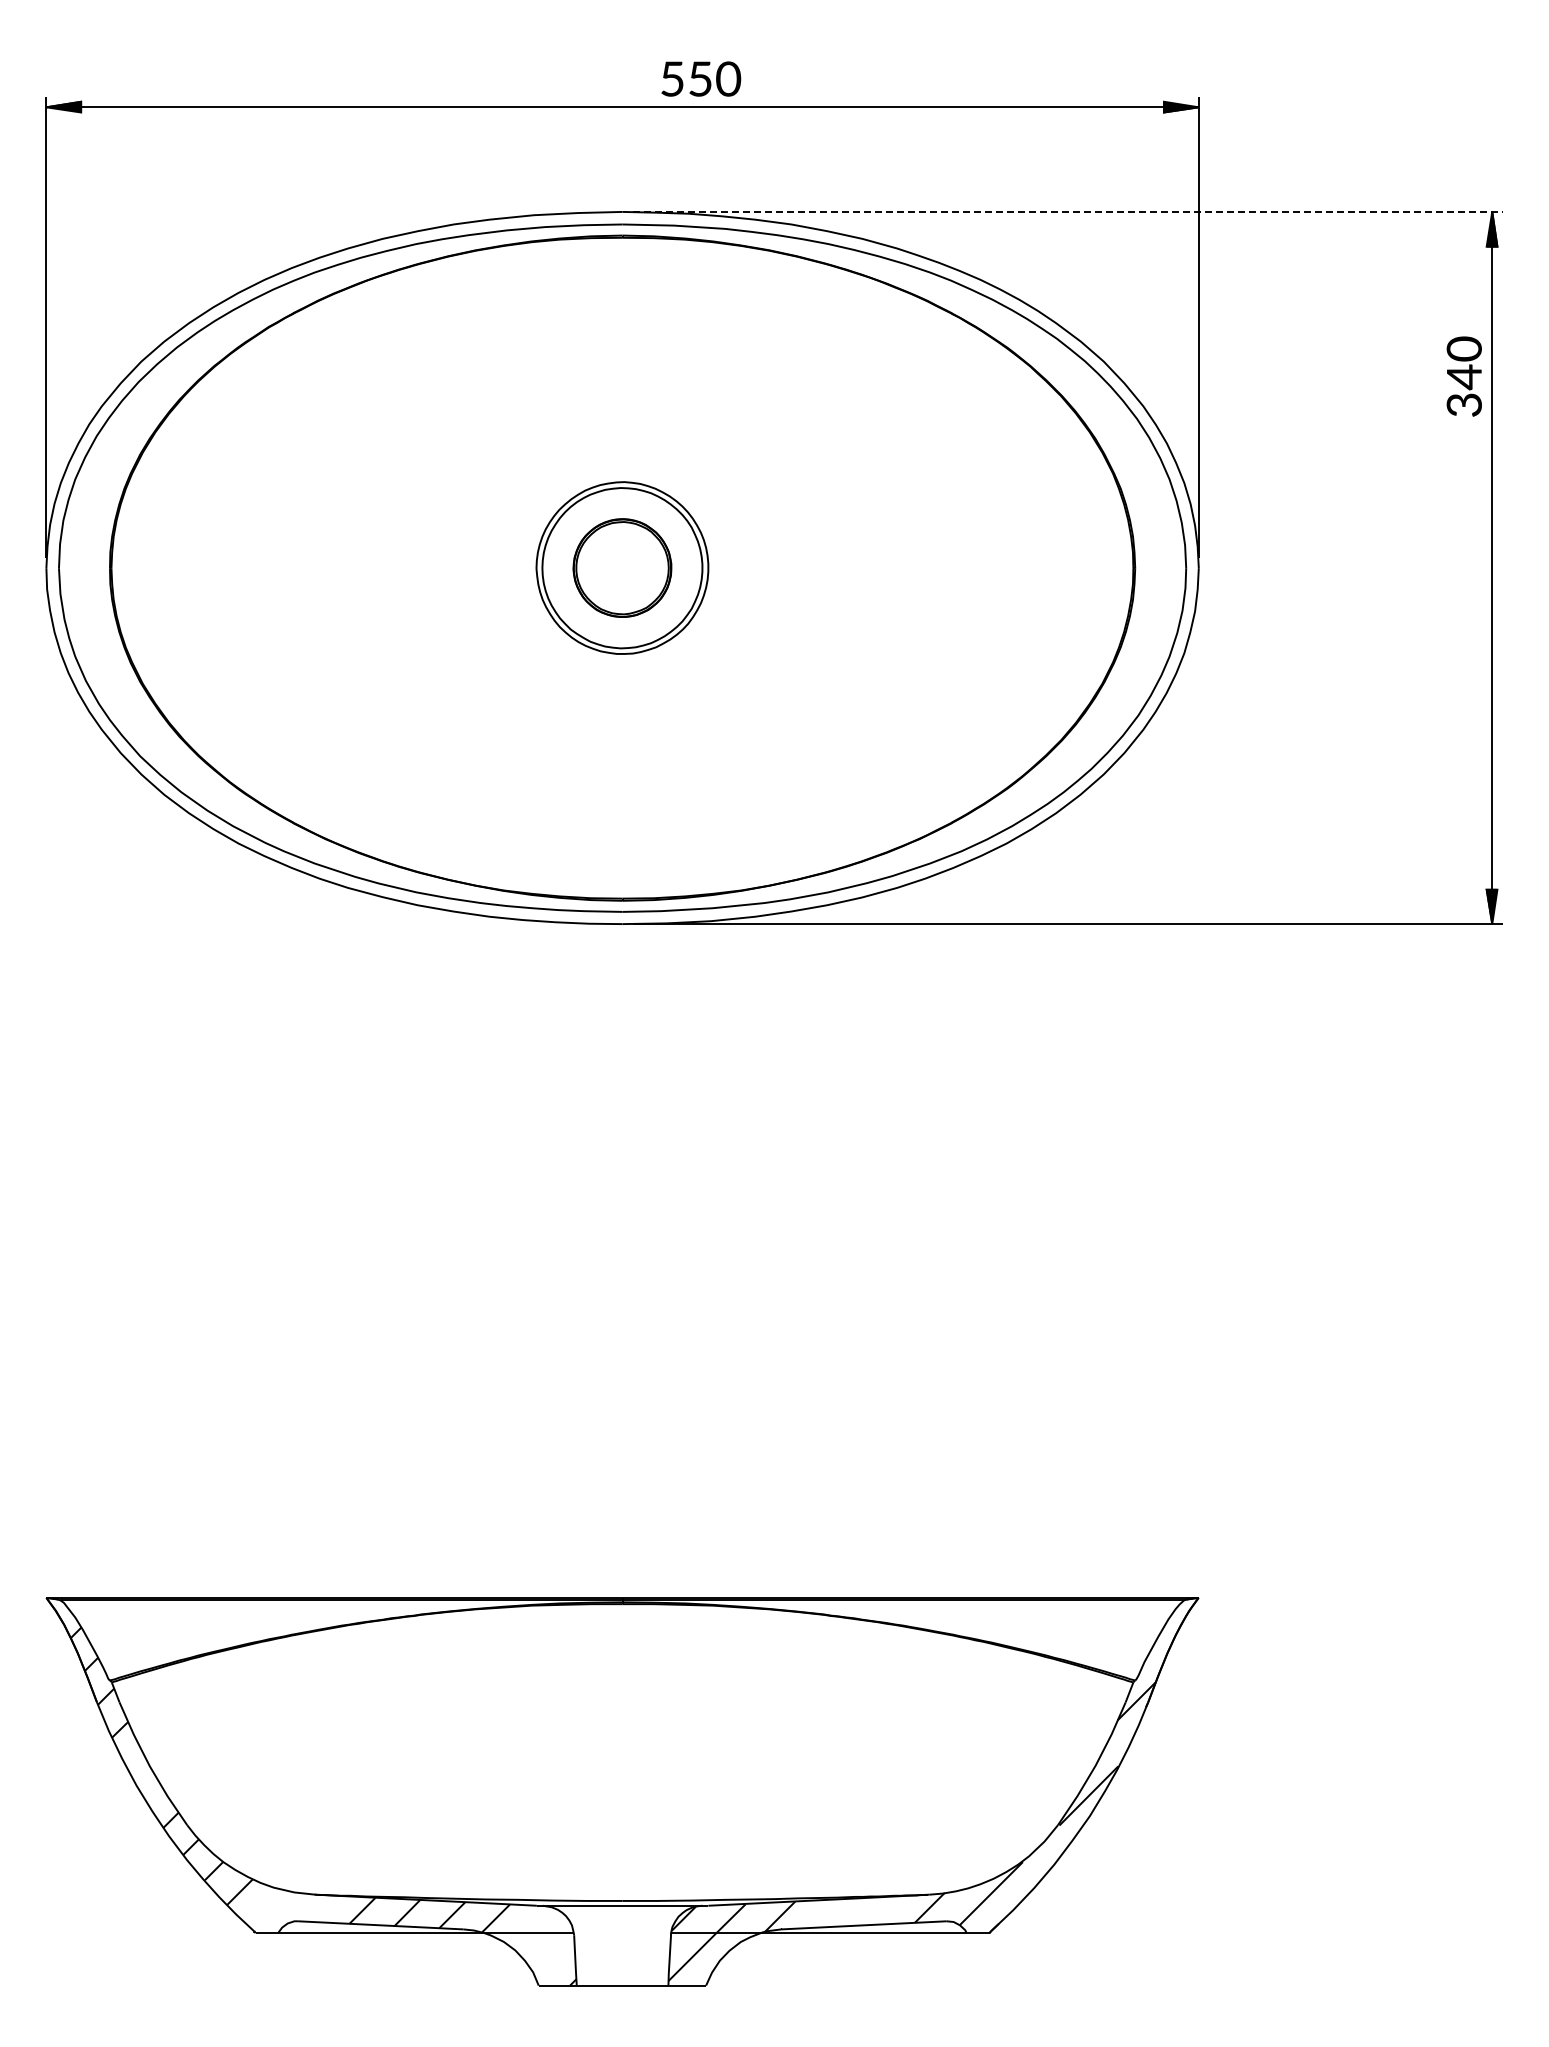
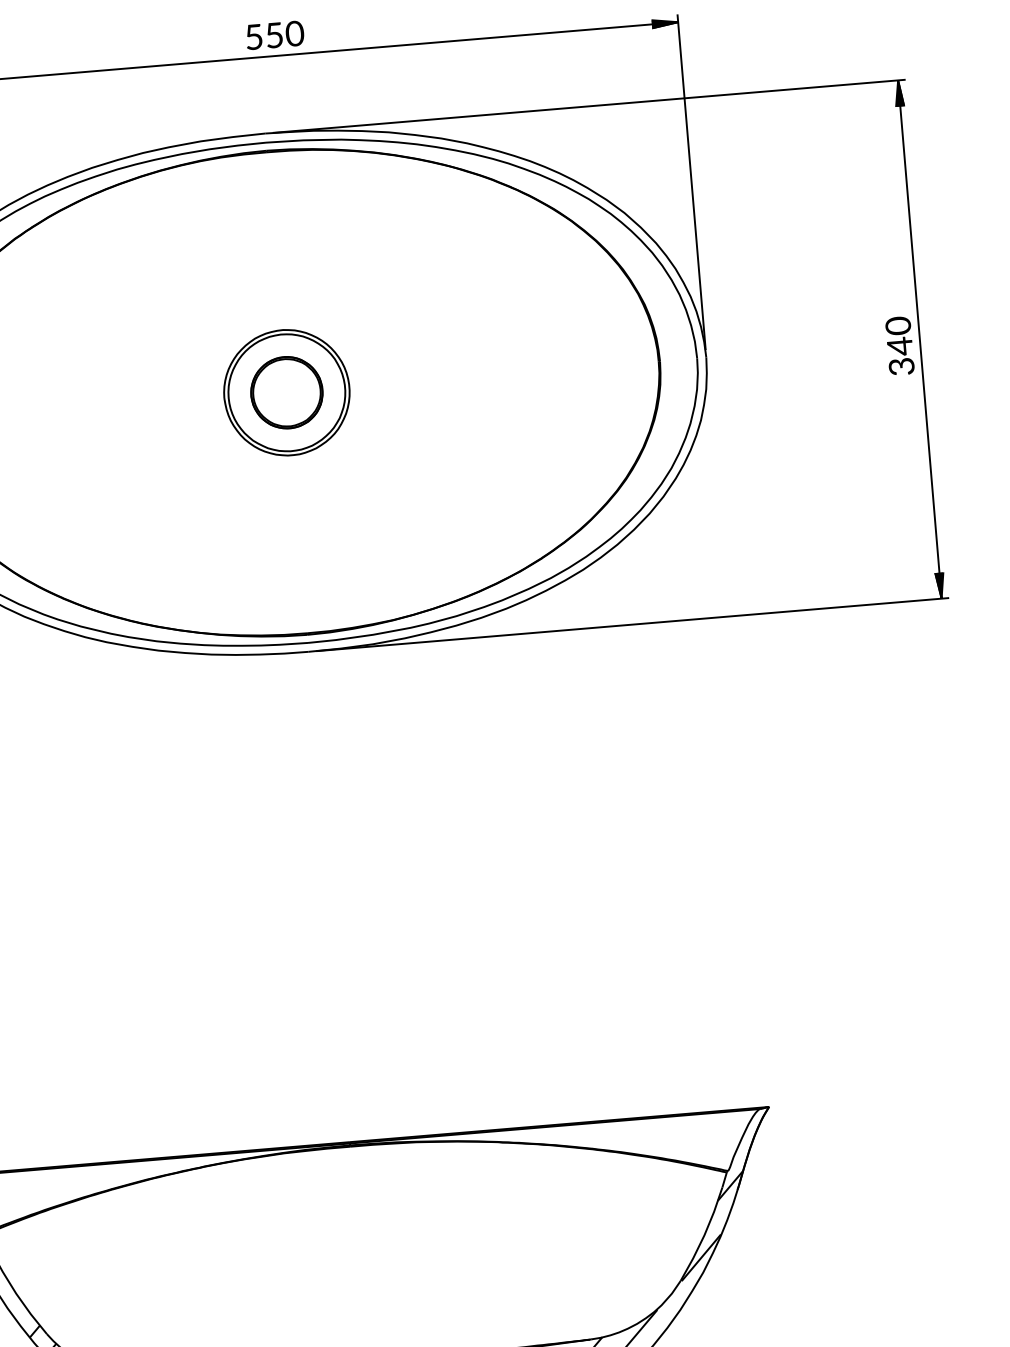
text: (701, 78) -> (275, 34), moved
line: (1067, 211) -> (588, 106), dashed -> solid
text: (1463, 376) -> (899, 346), moved

